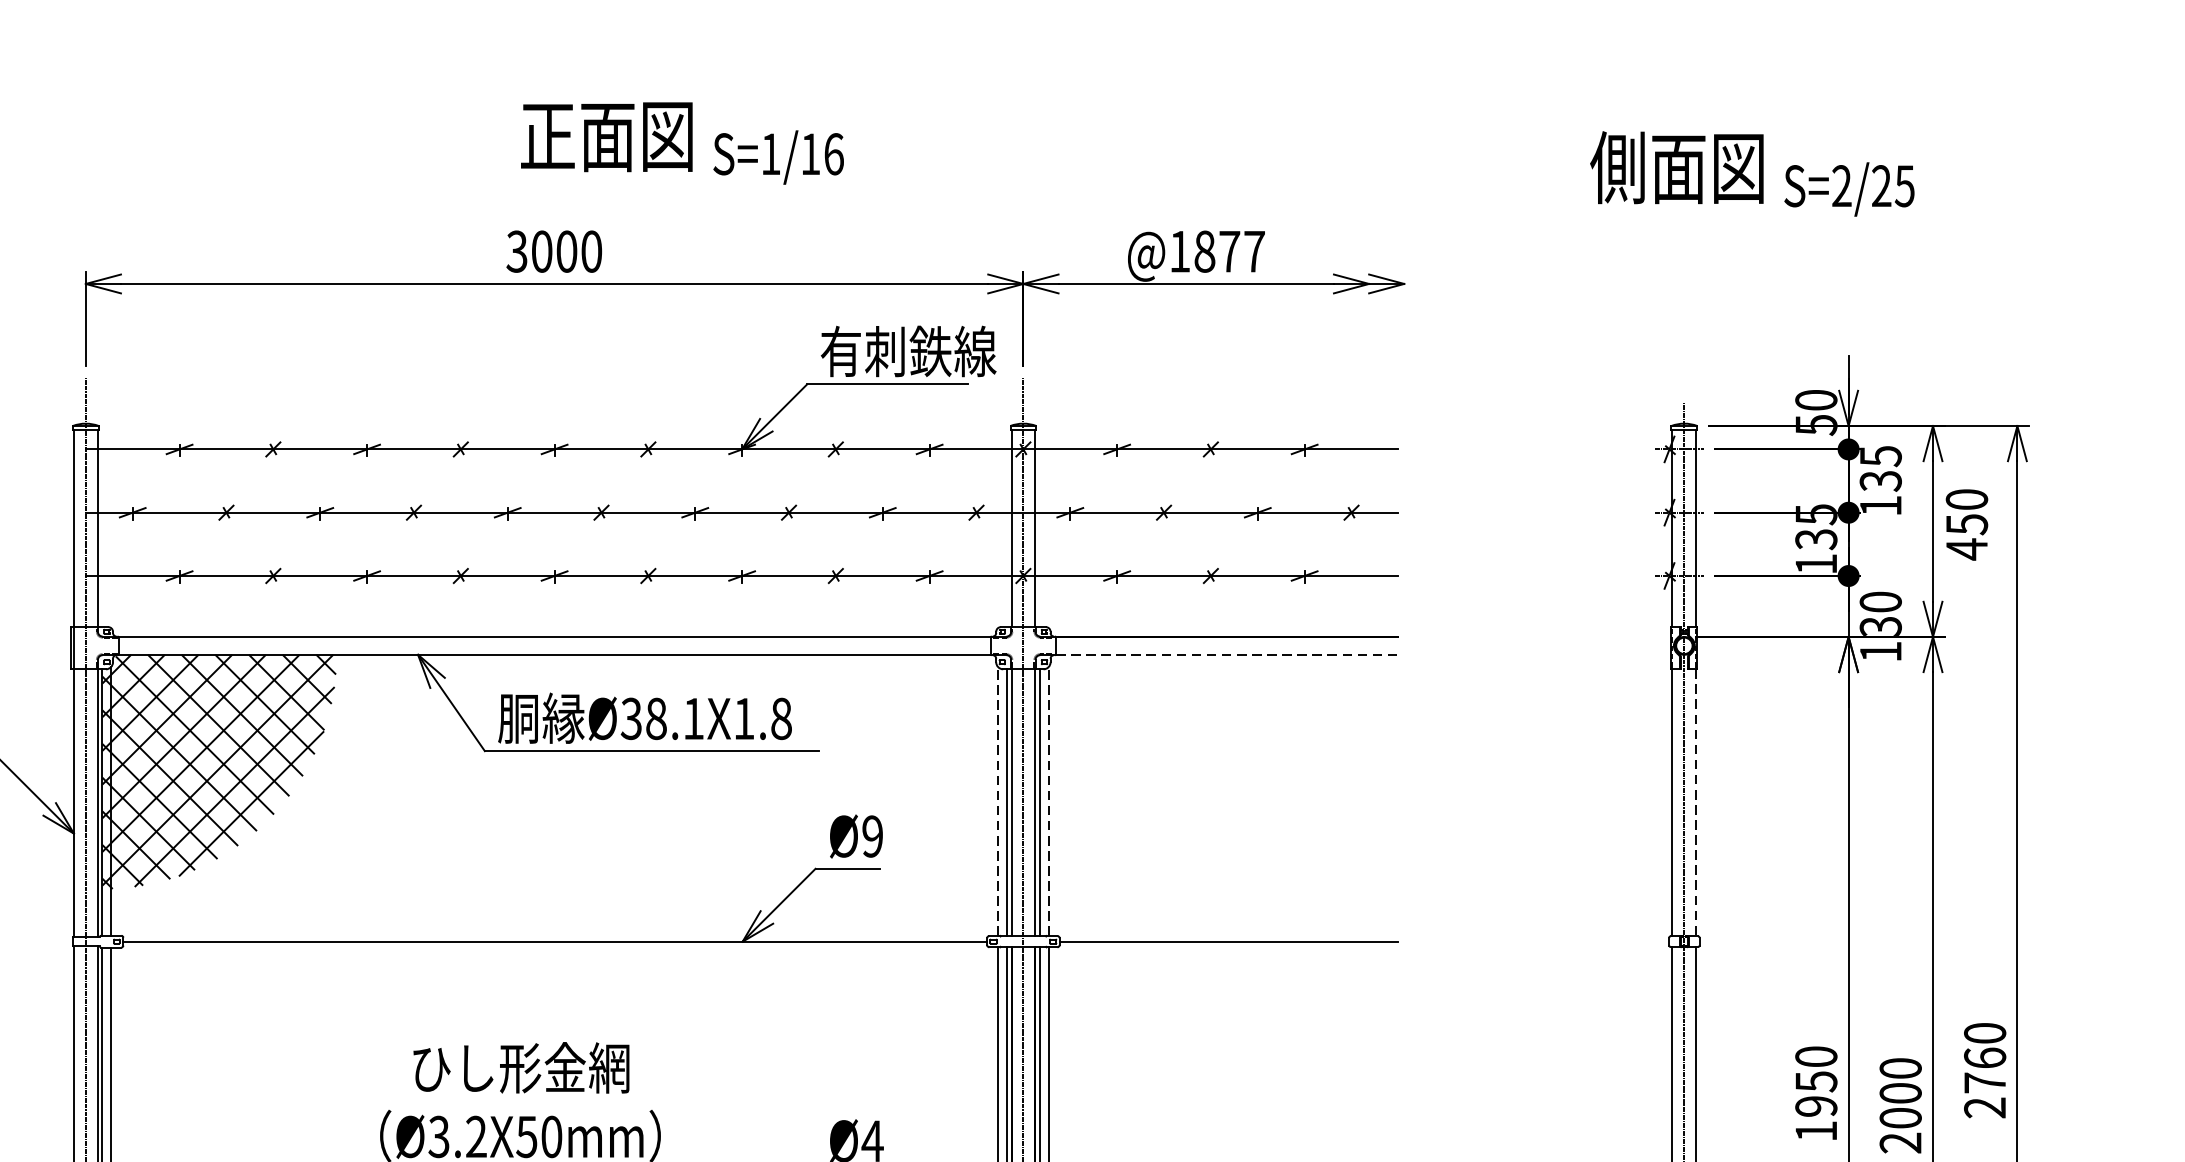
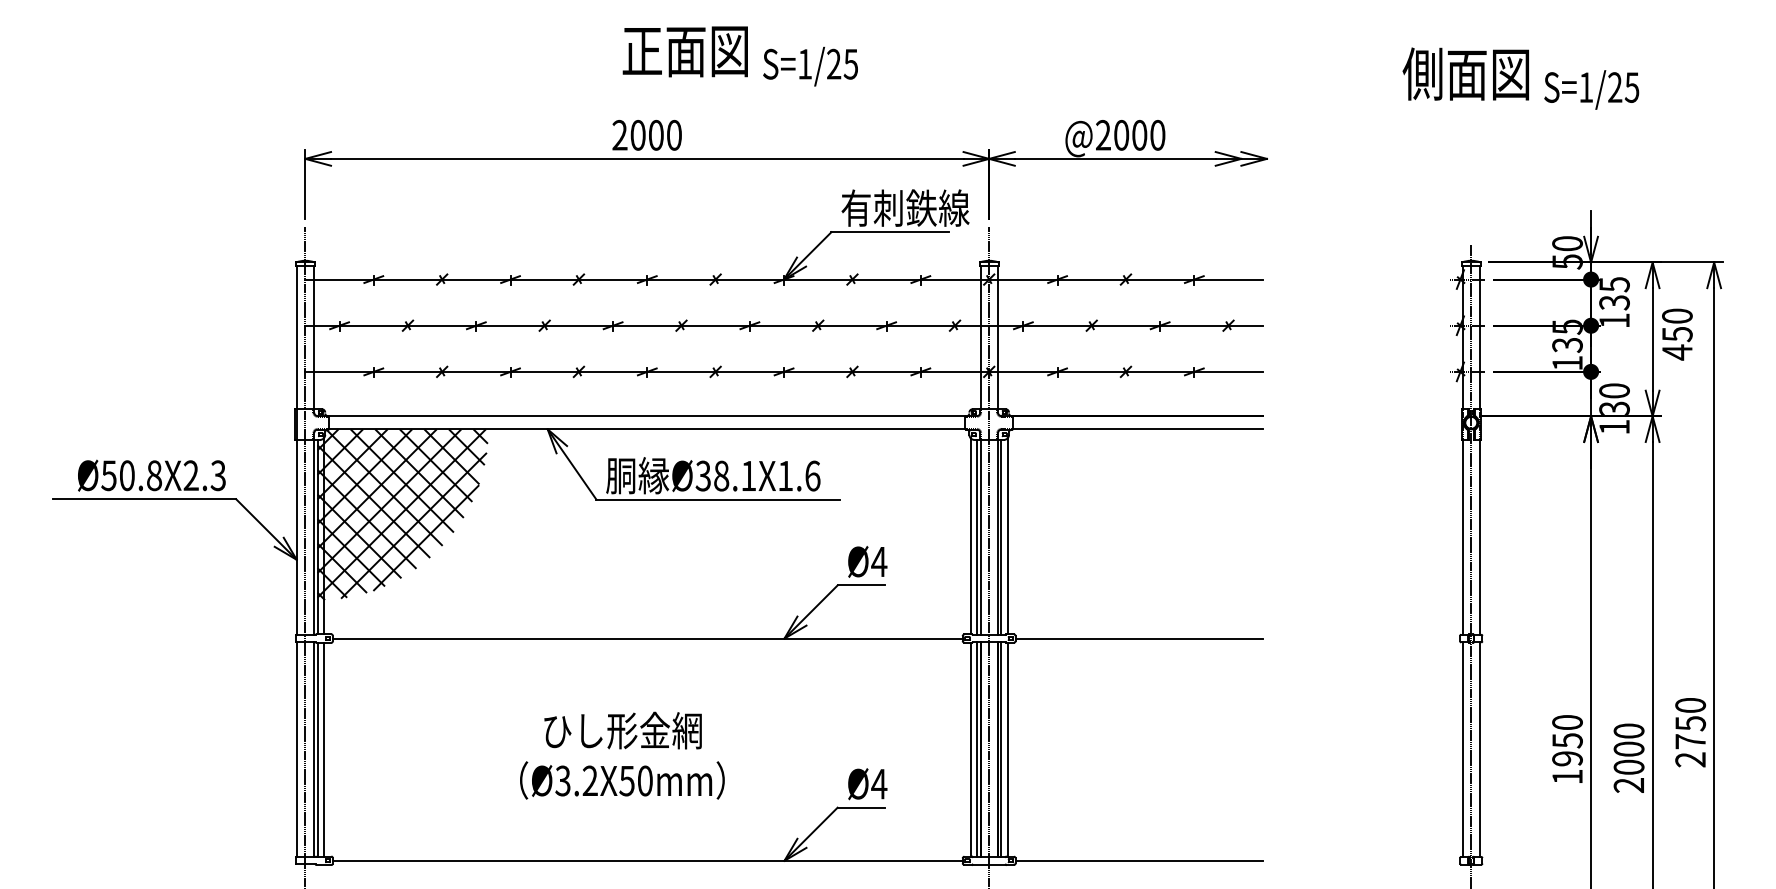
text: (822, 153) -> (842, 63), S=1/16 -> S=1/25
text: (1842, 186) -> (1586, 87), S=2/25 -> S=1/25
text: (1217, 250) -> (1130, 134), @1877 -> @2000
text: (516, 251) -> (619, 135), 3000 -> 2000
line: (1226, 654) -> (1137, 429), dashed -> solid
text: (781, 718) -> (812, 475), Ø38.1X1.8 -> Ø38.1X1.6
line: (997, 800) -> (970, 535), dashed -> solid
line: (1048, 800) -> (1007, 535), dashed -> solid
line: (1695, 803) -> (1479, 537), dashed -> solid
text: (872, 835) -> (879, 561), Ø9 -> Ø4
text: (1984, 1058) -> (1690, 723), 2760 -> 2750

